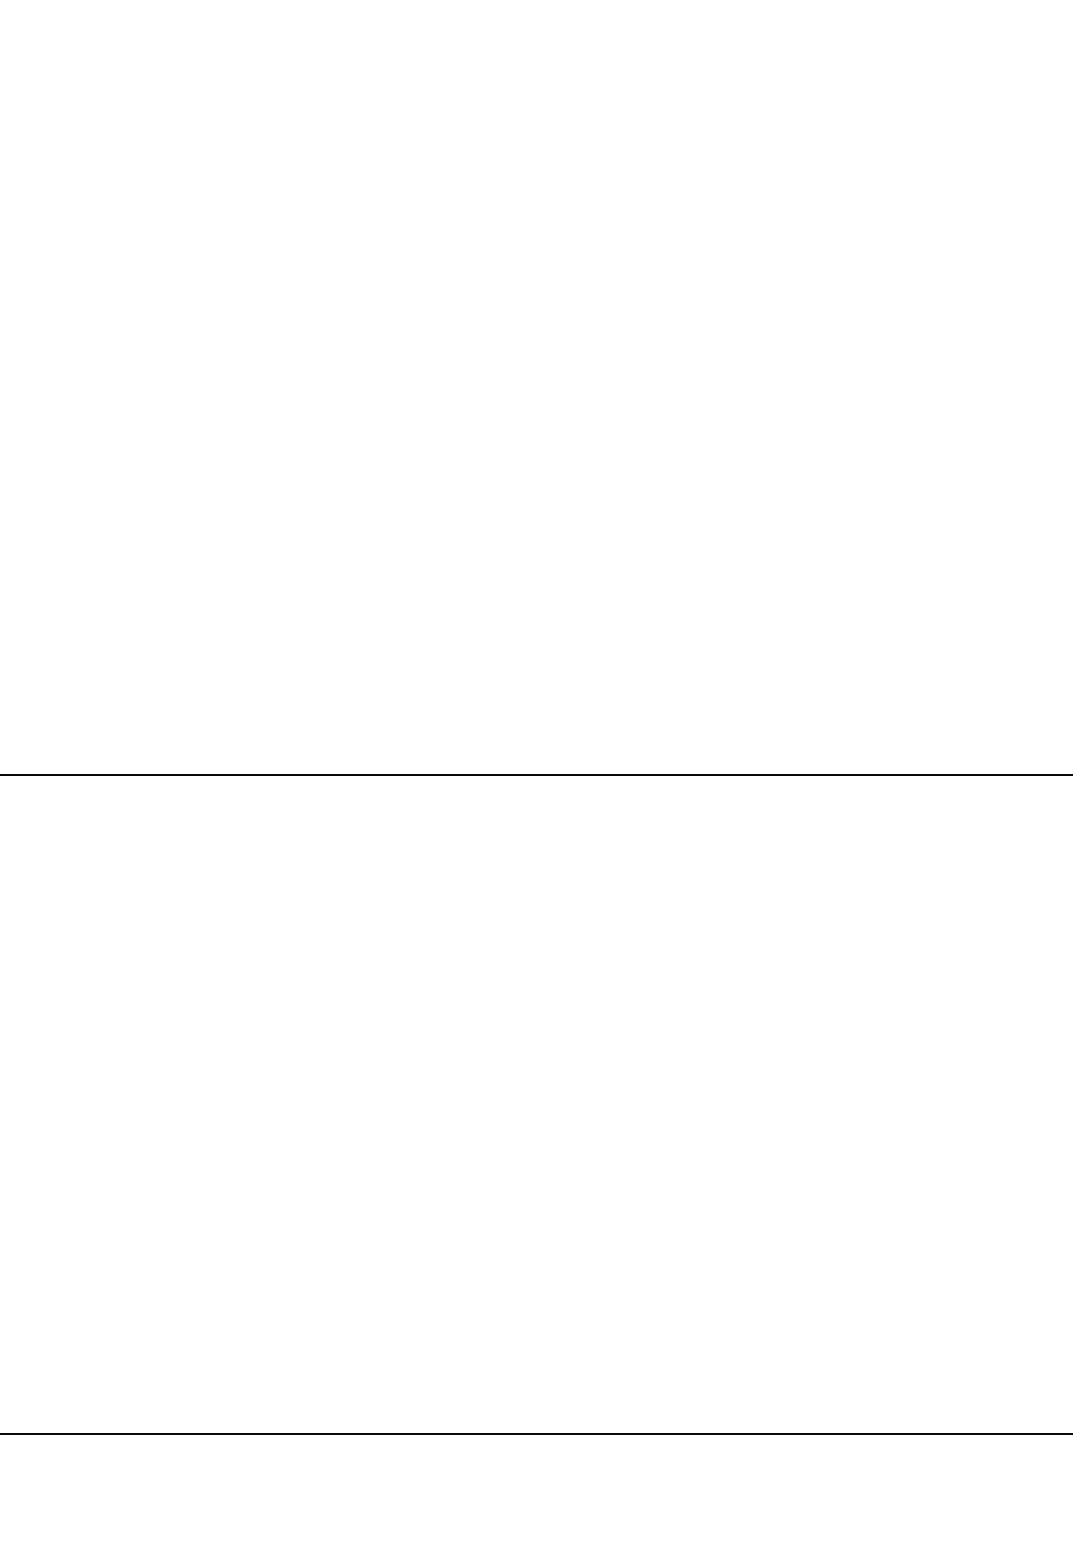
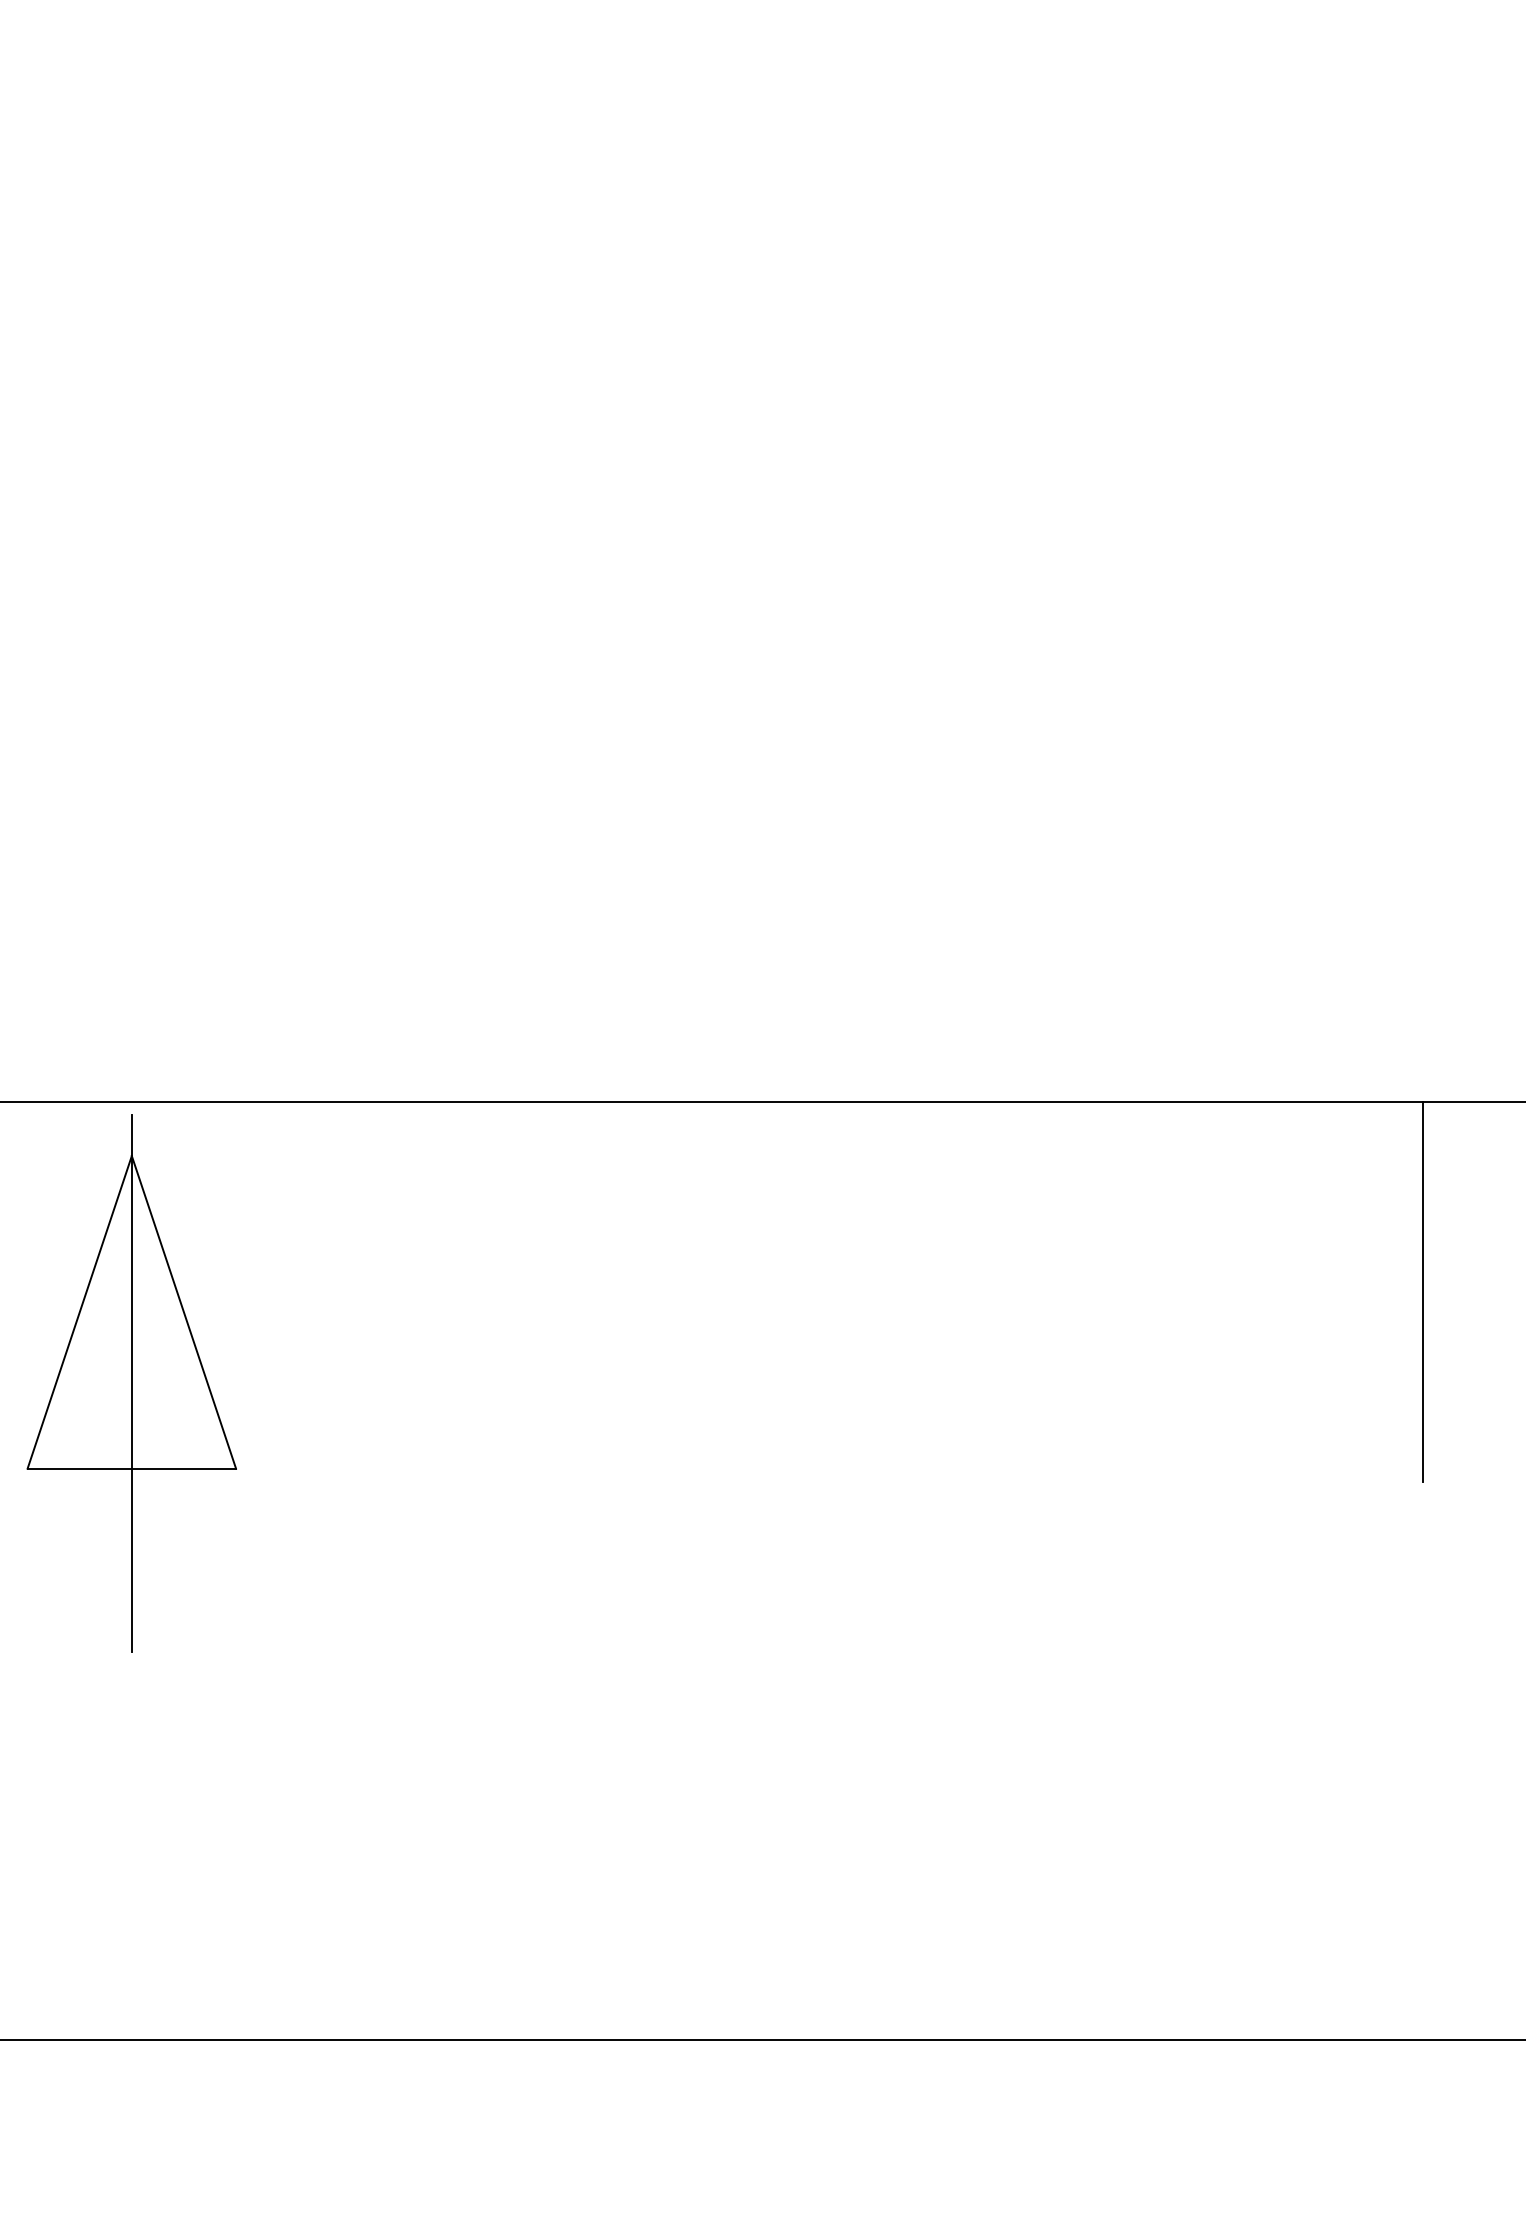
line: (1000, 908) -> (1422, 1291), added
part: (92, 972) -> (131, 1383), added

